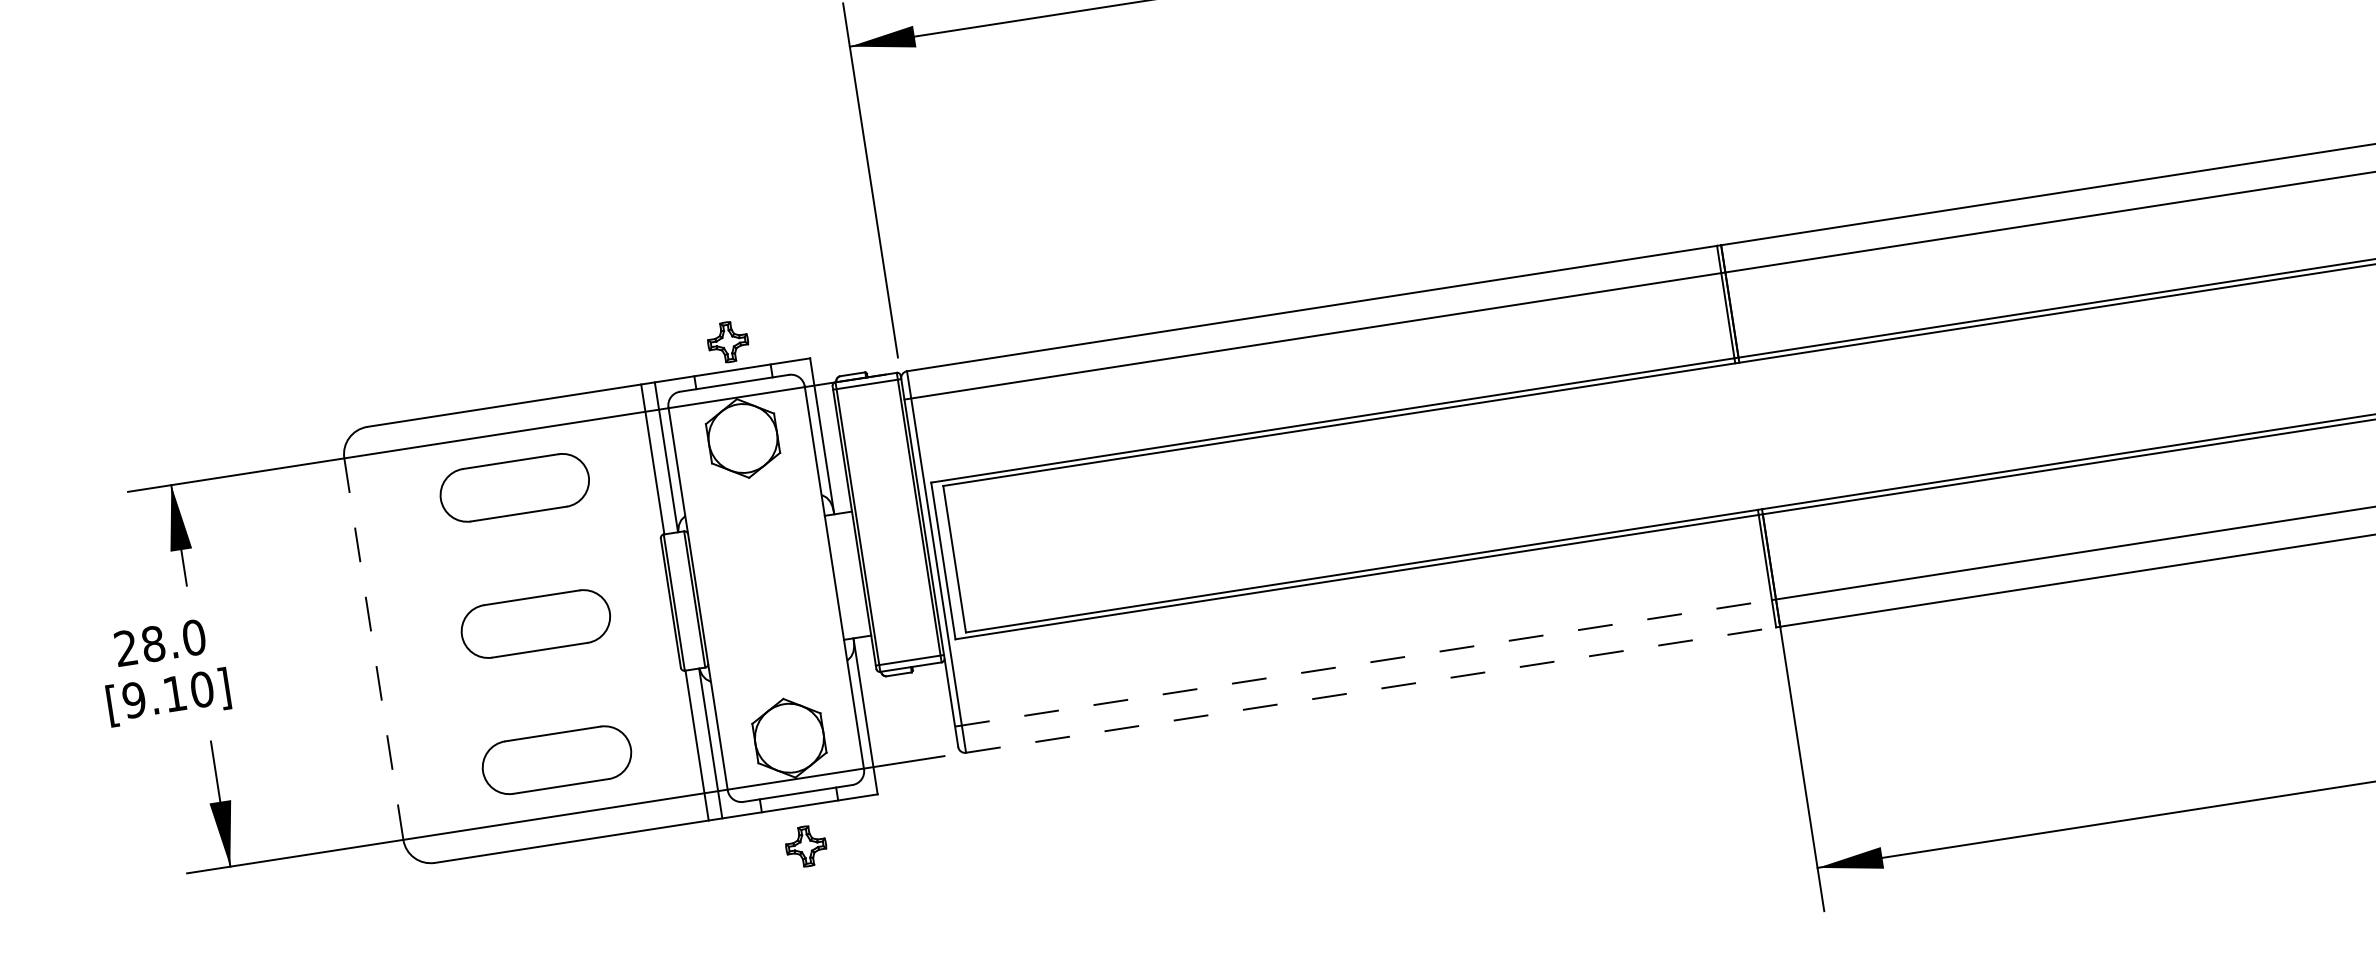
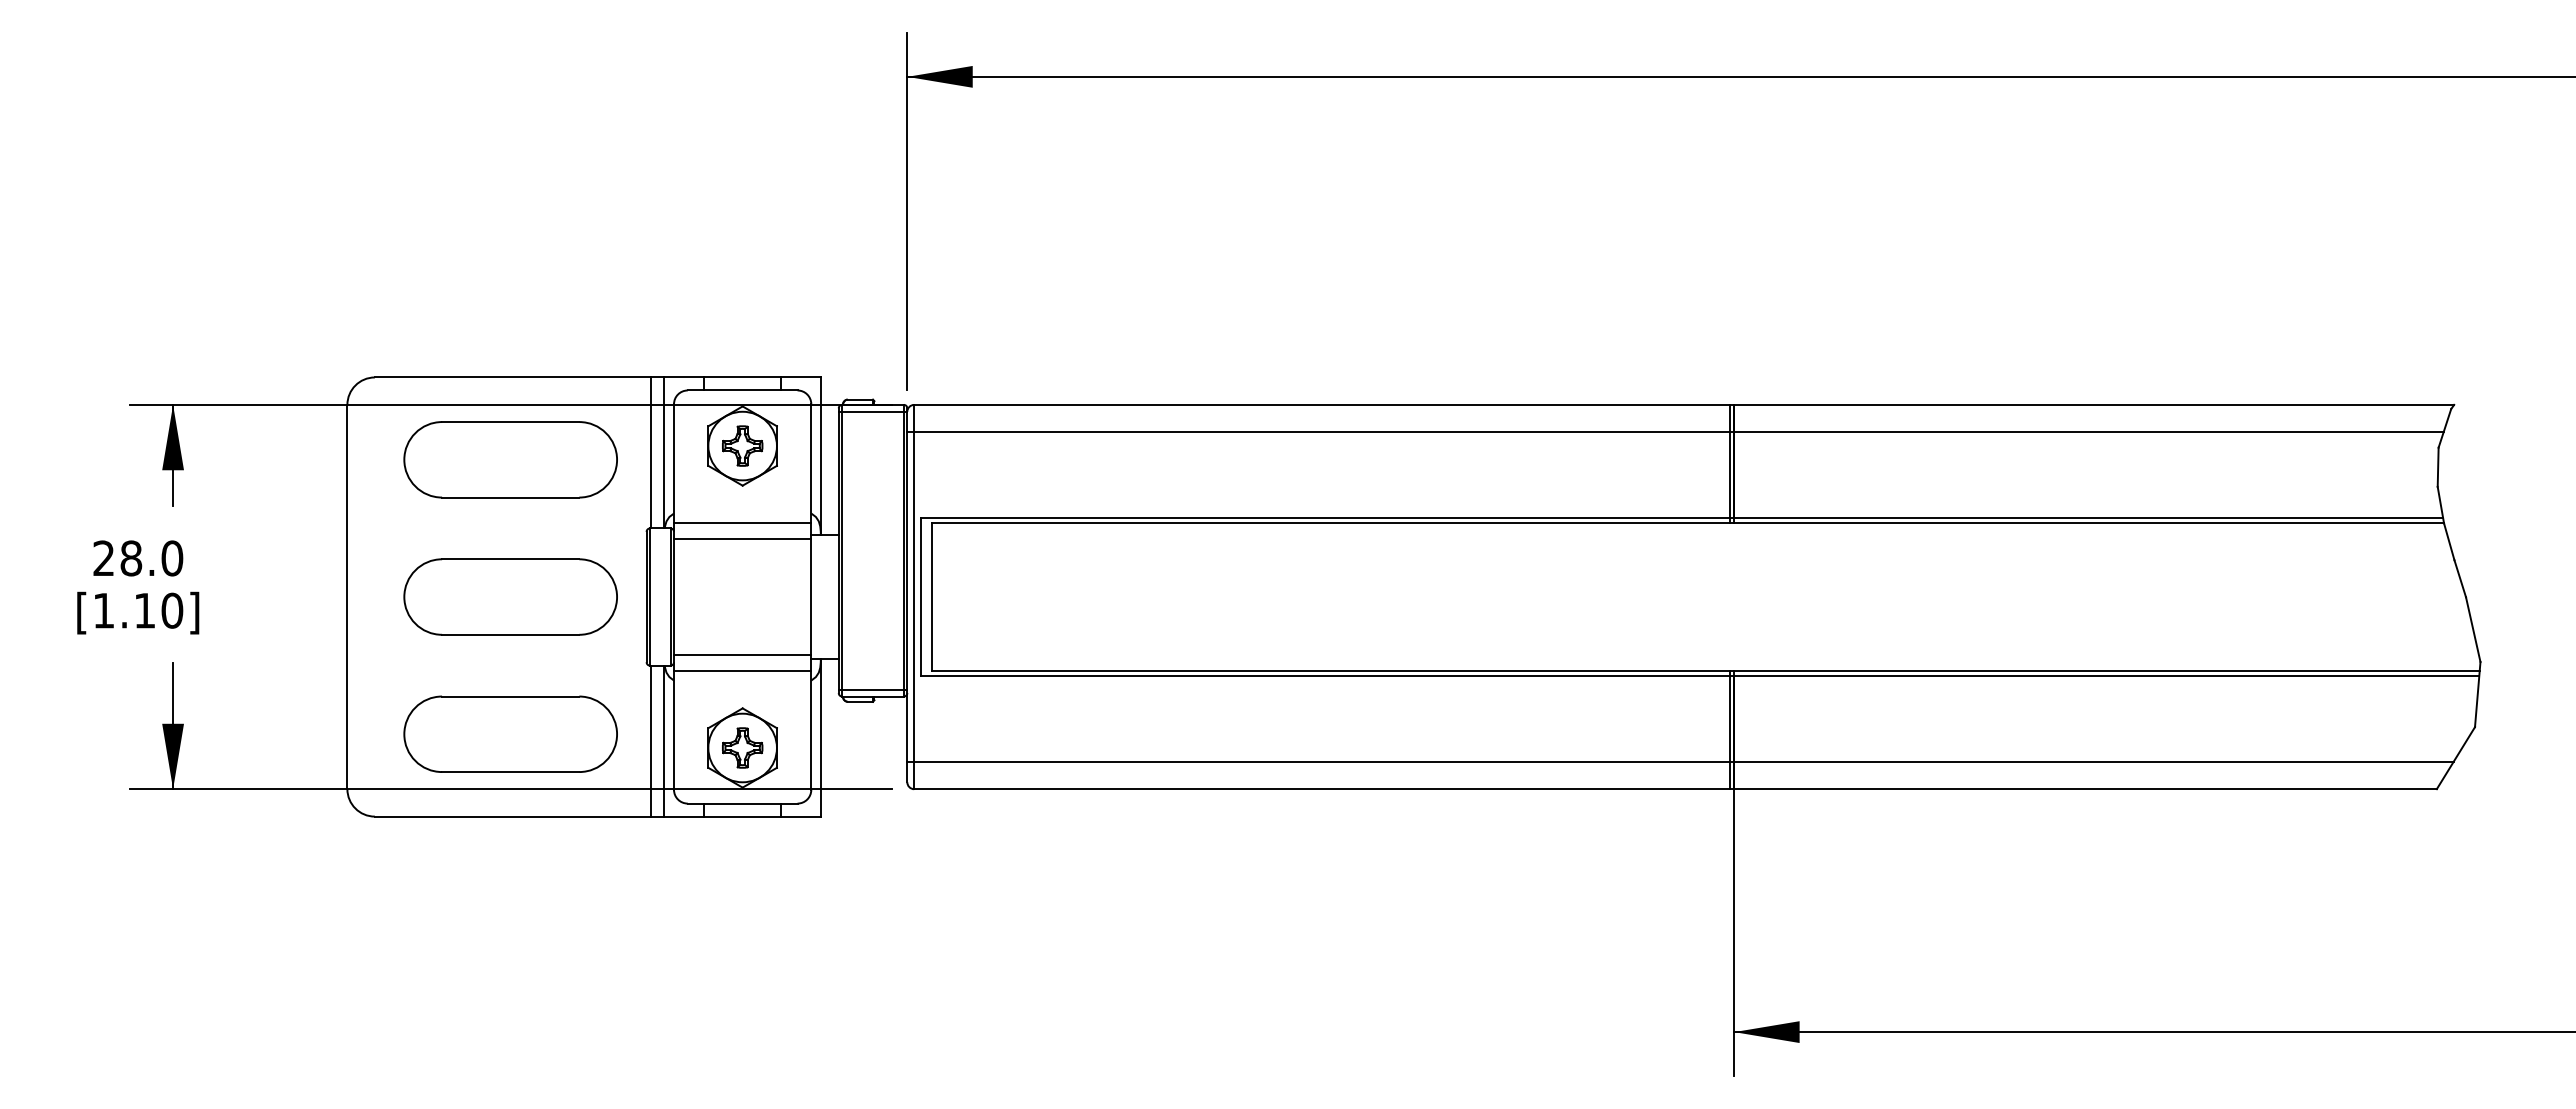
part: (727, 341) -> (742, 445), moved
part: (514, 487) -> (510, 459), size x1.43
line: (754, 515) -> (742, 523), added
line: (757, 531) -> (742, 539), added
part: (535, 623) -> (510, 596), size x1.43
line: (774, 645) -> (742, 654), added
line: (374, 649) -> (347, 597), dashed -> solid
line: (777, 661) -> (742, 670), added
line: (1364, 663) -> (1319, 761), dashed -> solid
line: (1371, 690) -> (1322, 789), dashed -> solid
text: (133, 699) -> (103, 610), [9.10] -> [1.10]
part: (556, 759) -> (510, 733), size x1.43
part: (805, 846) -> (742, 747), moved

